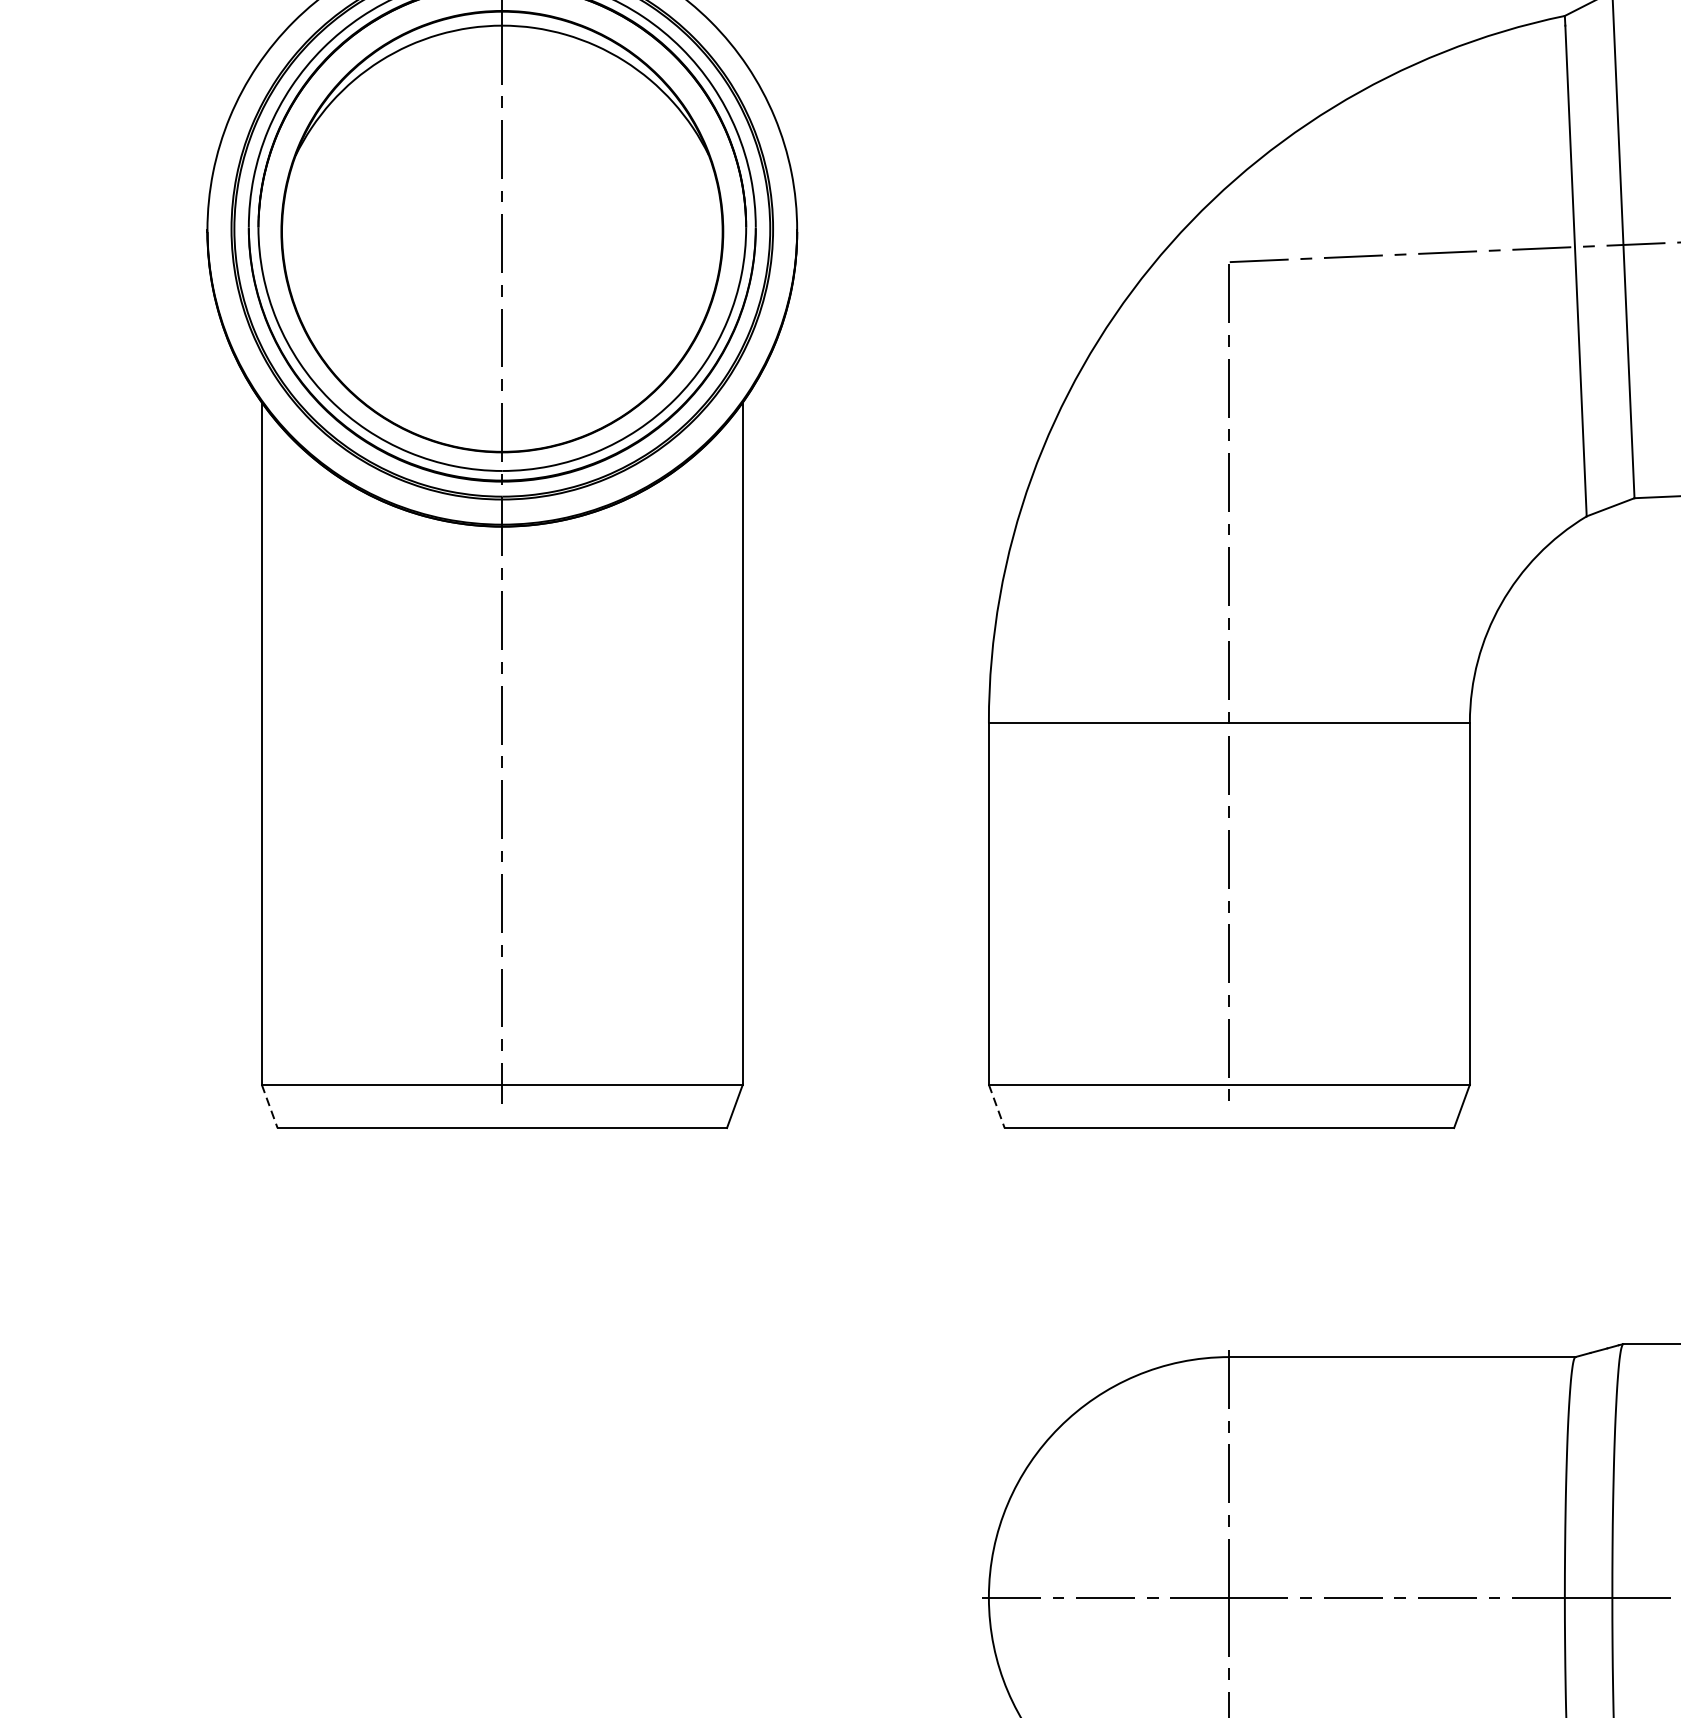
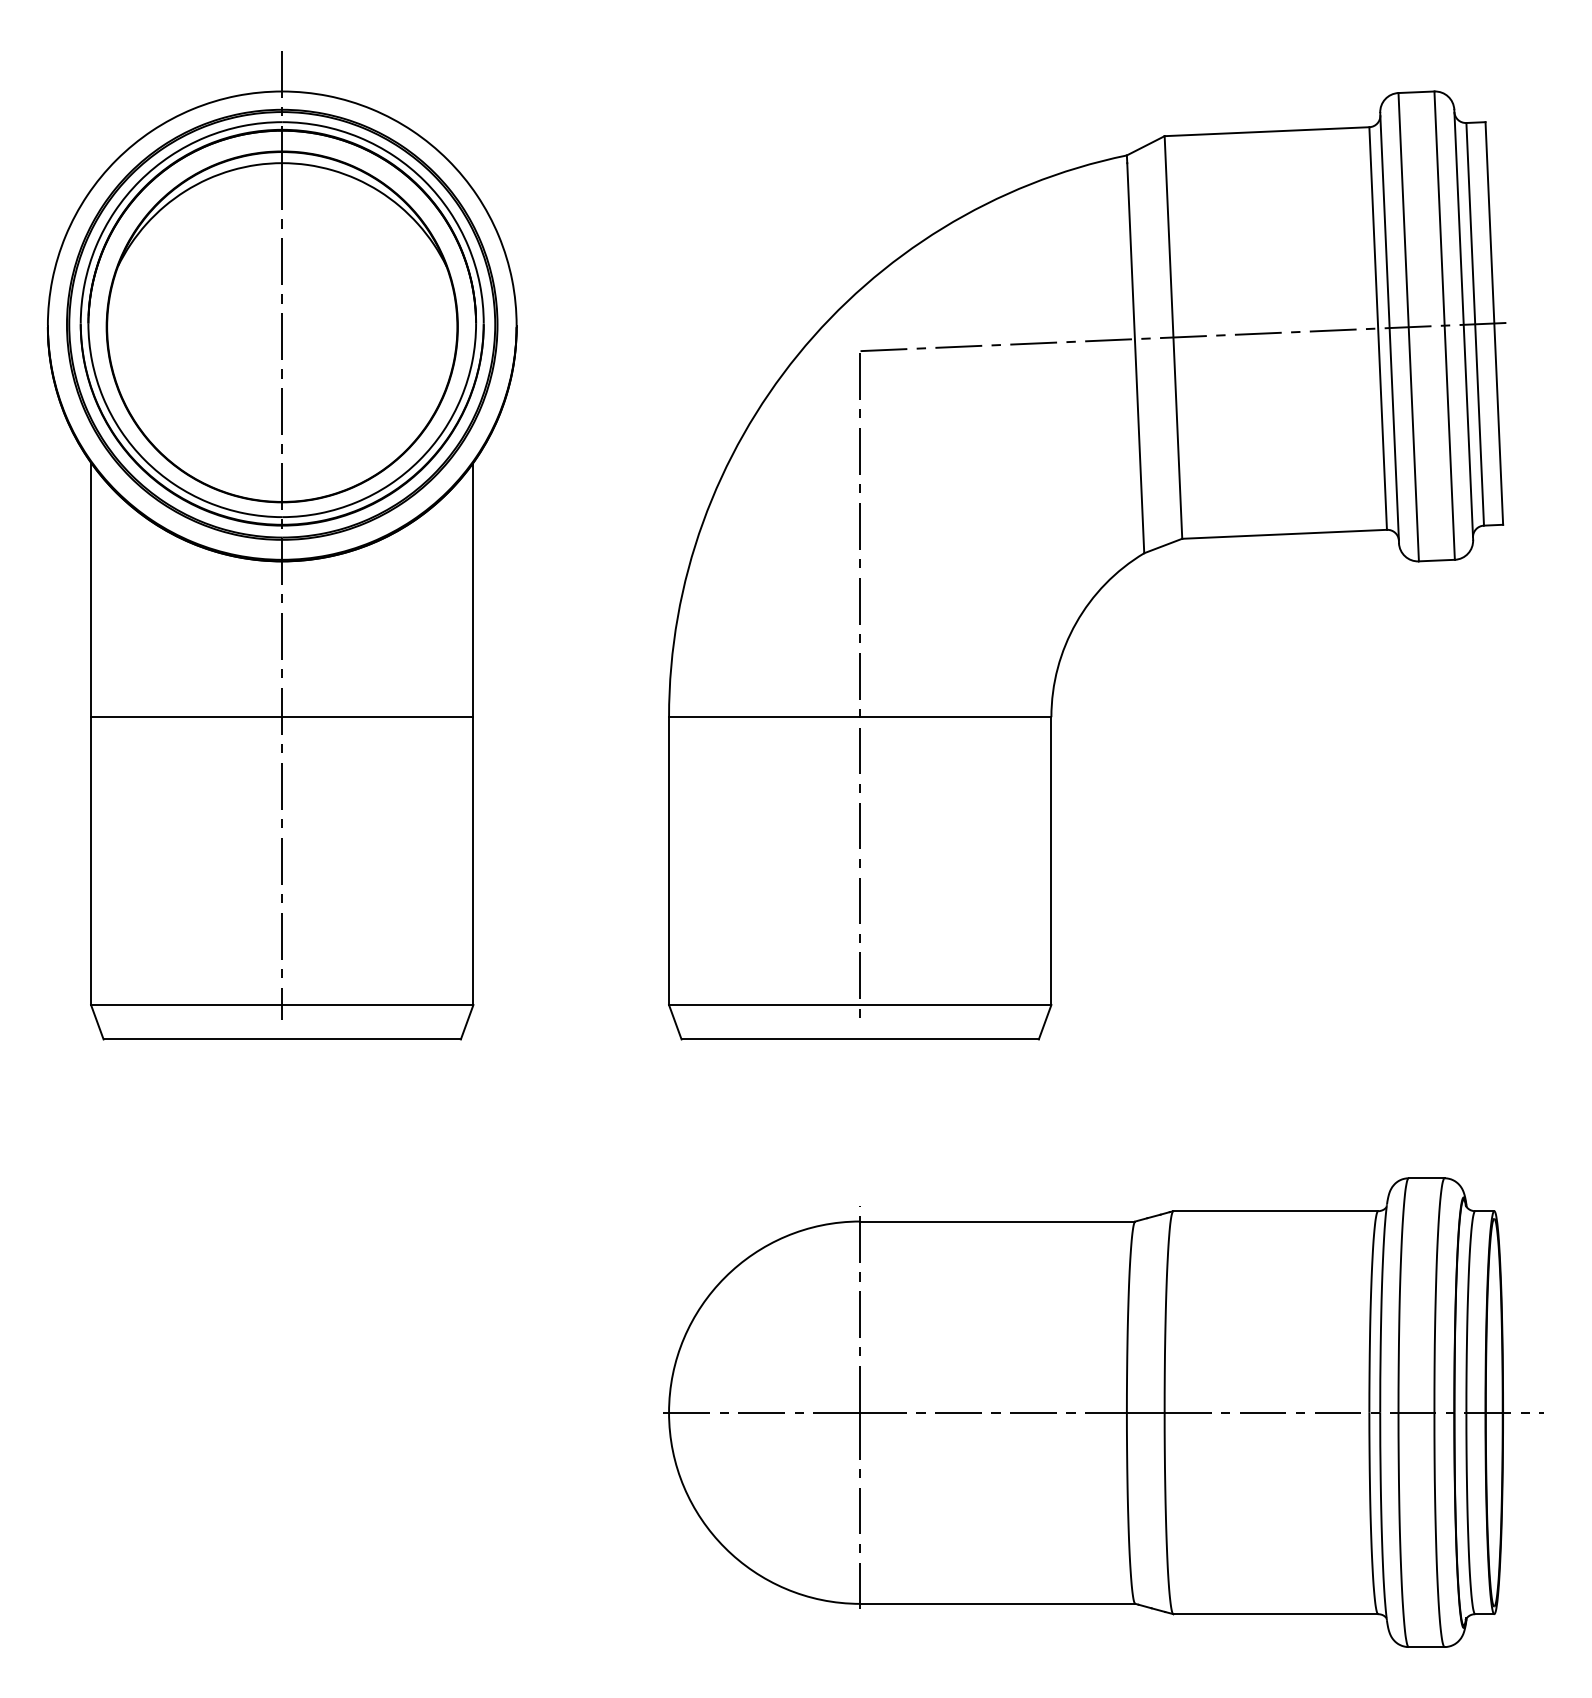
line: (502, 723) -> (282, 717), added
line: (269, 1106) -> (97, 1022), dashed -> solid
line: (997, 1106) -> (675, 1022), dashed -> solid

